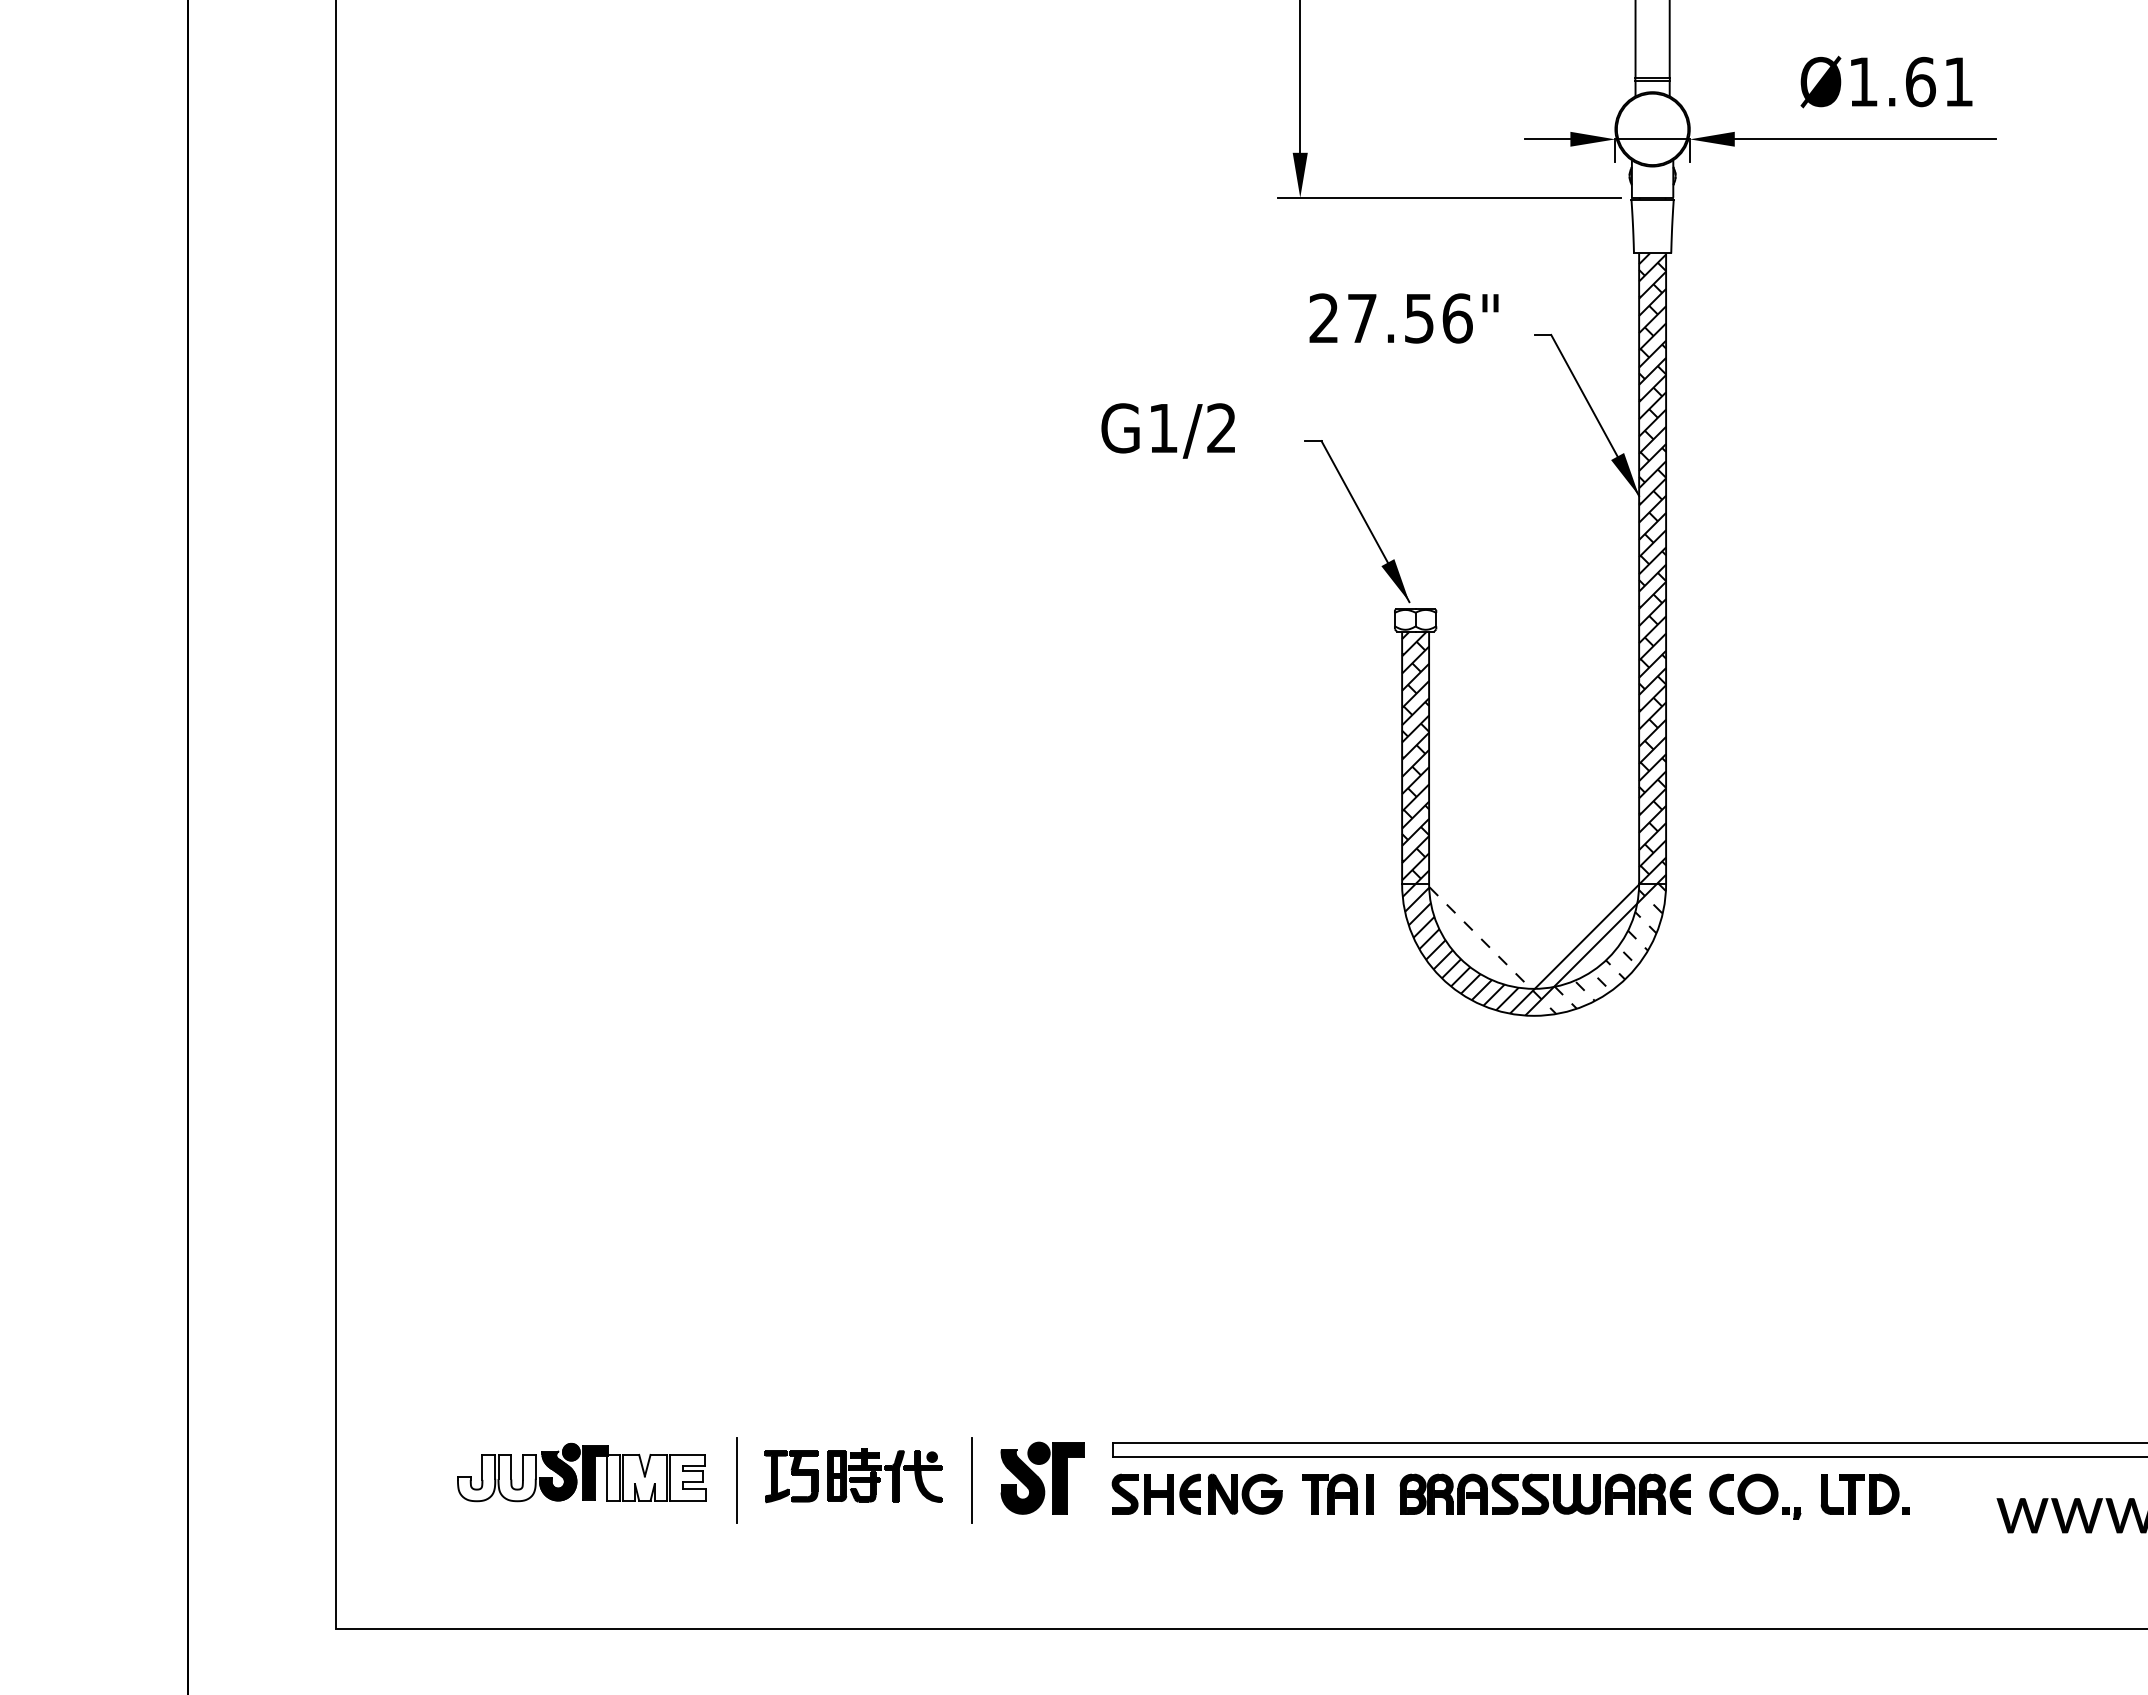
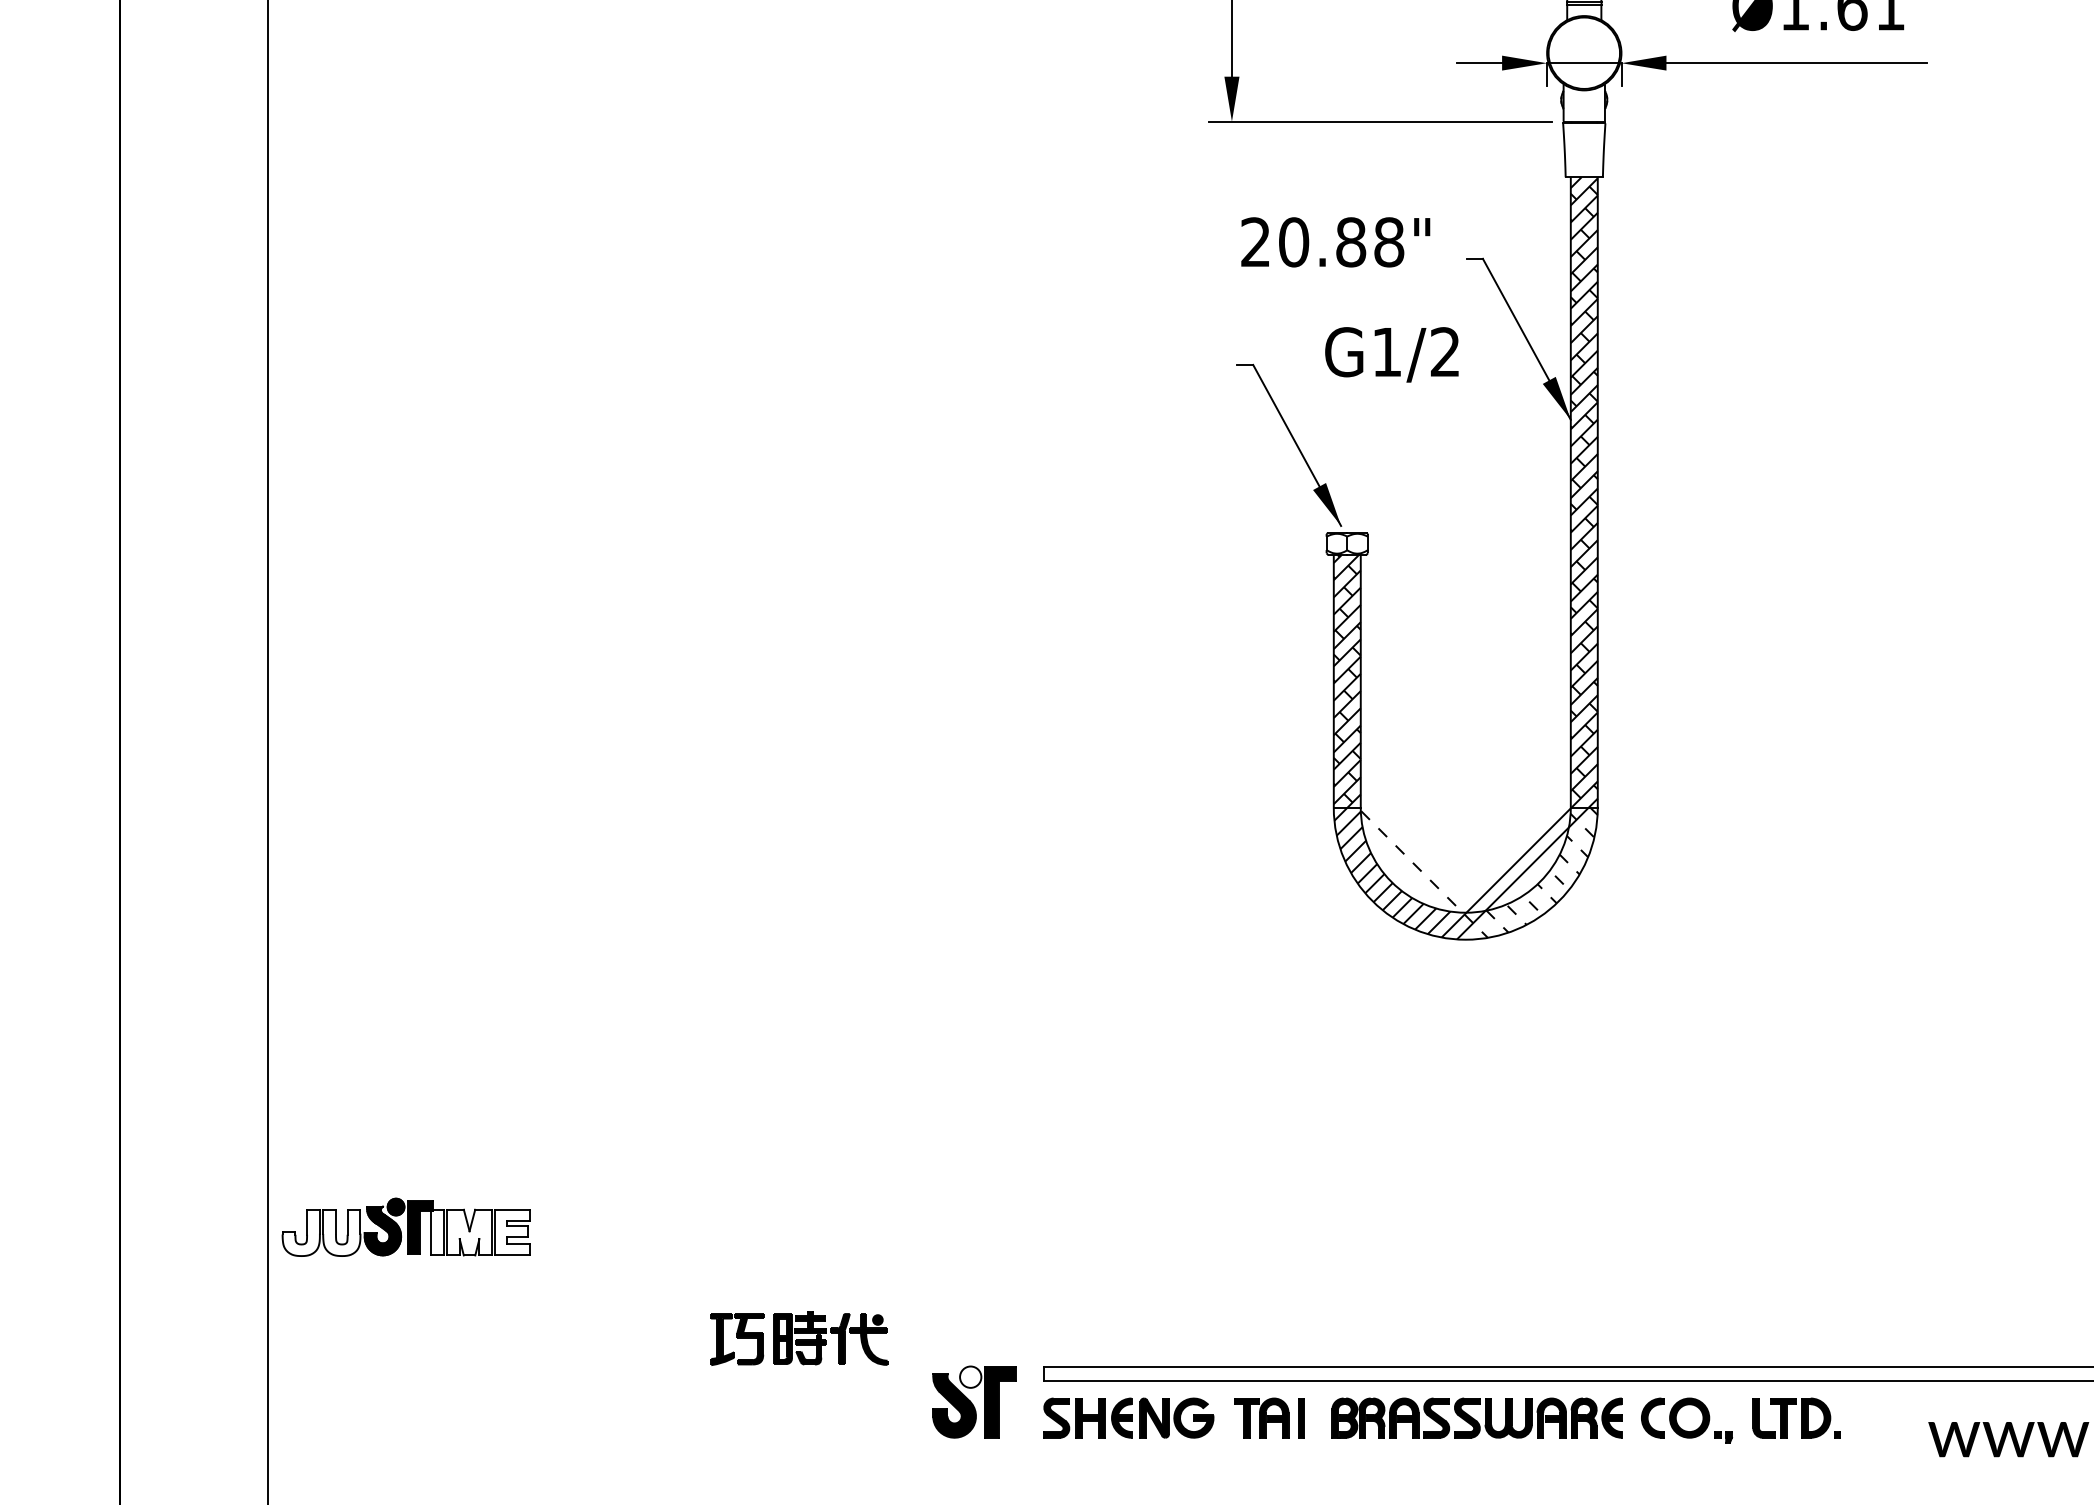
text: (1409, 318) -> (1341, 242), 27.56" -> 20.88"
text: (1167, 430) -> (1391, 354), moved
fill: (1038, 1453) -> (970, 1377), removed
part: (581, 1472) -> (406, 1227), moved
part: (853, 1475) -> (799, 1338), moved
line: (737, 1480) -> (669, 1404), removed
line: (971, 1480) -> (903, 1404), removed

